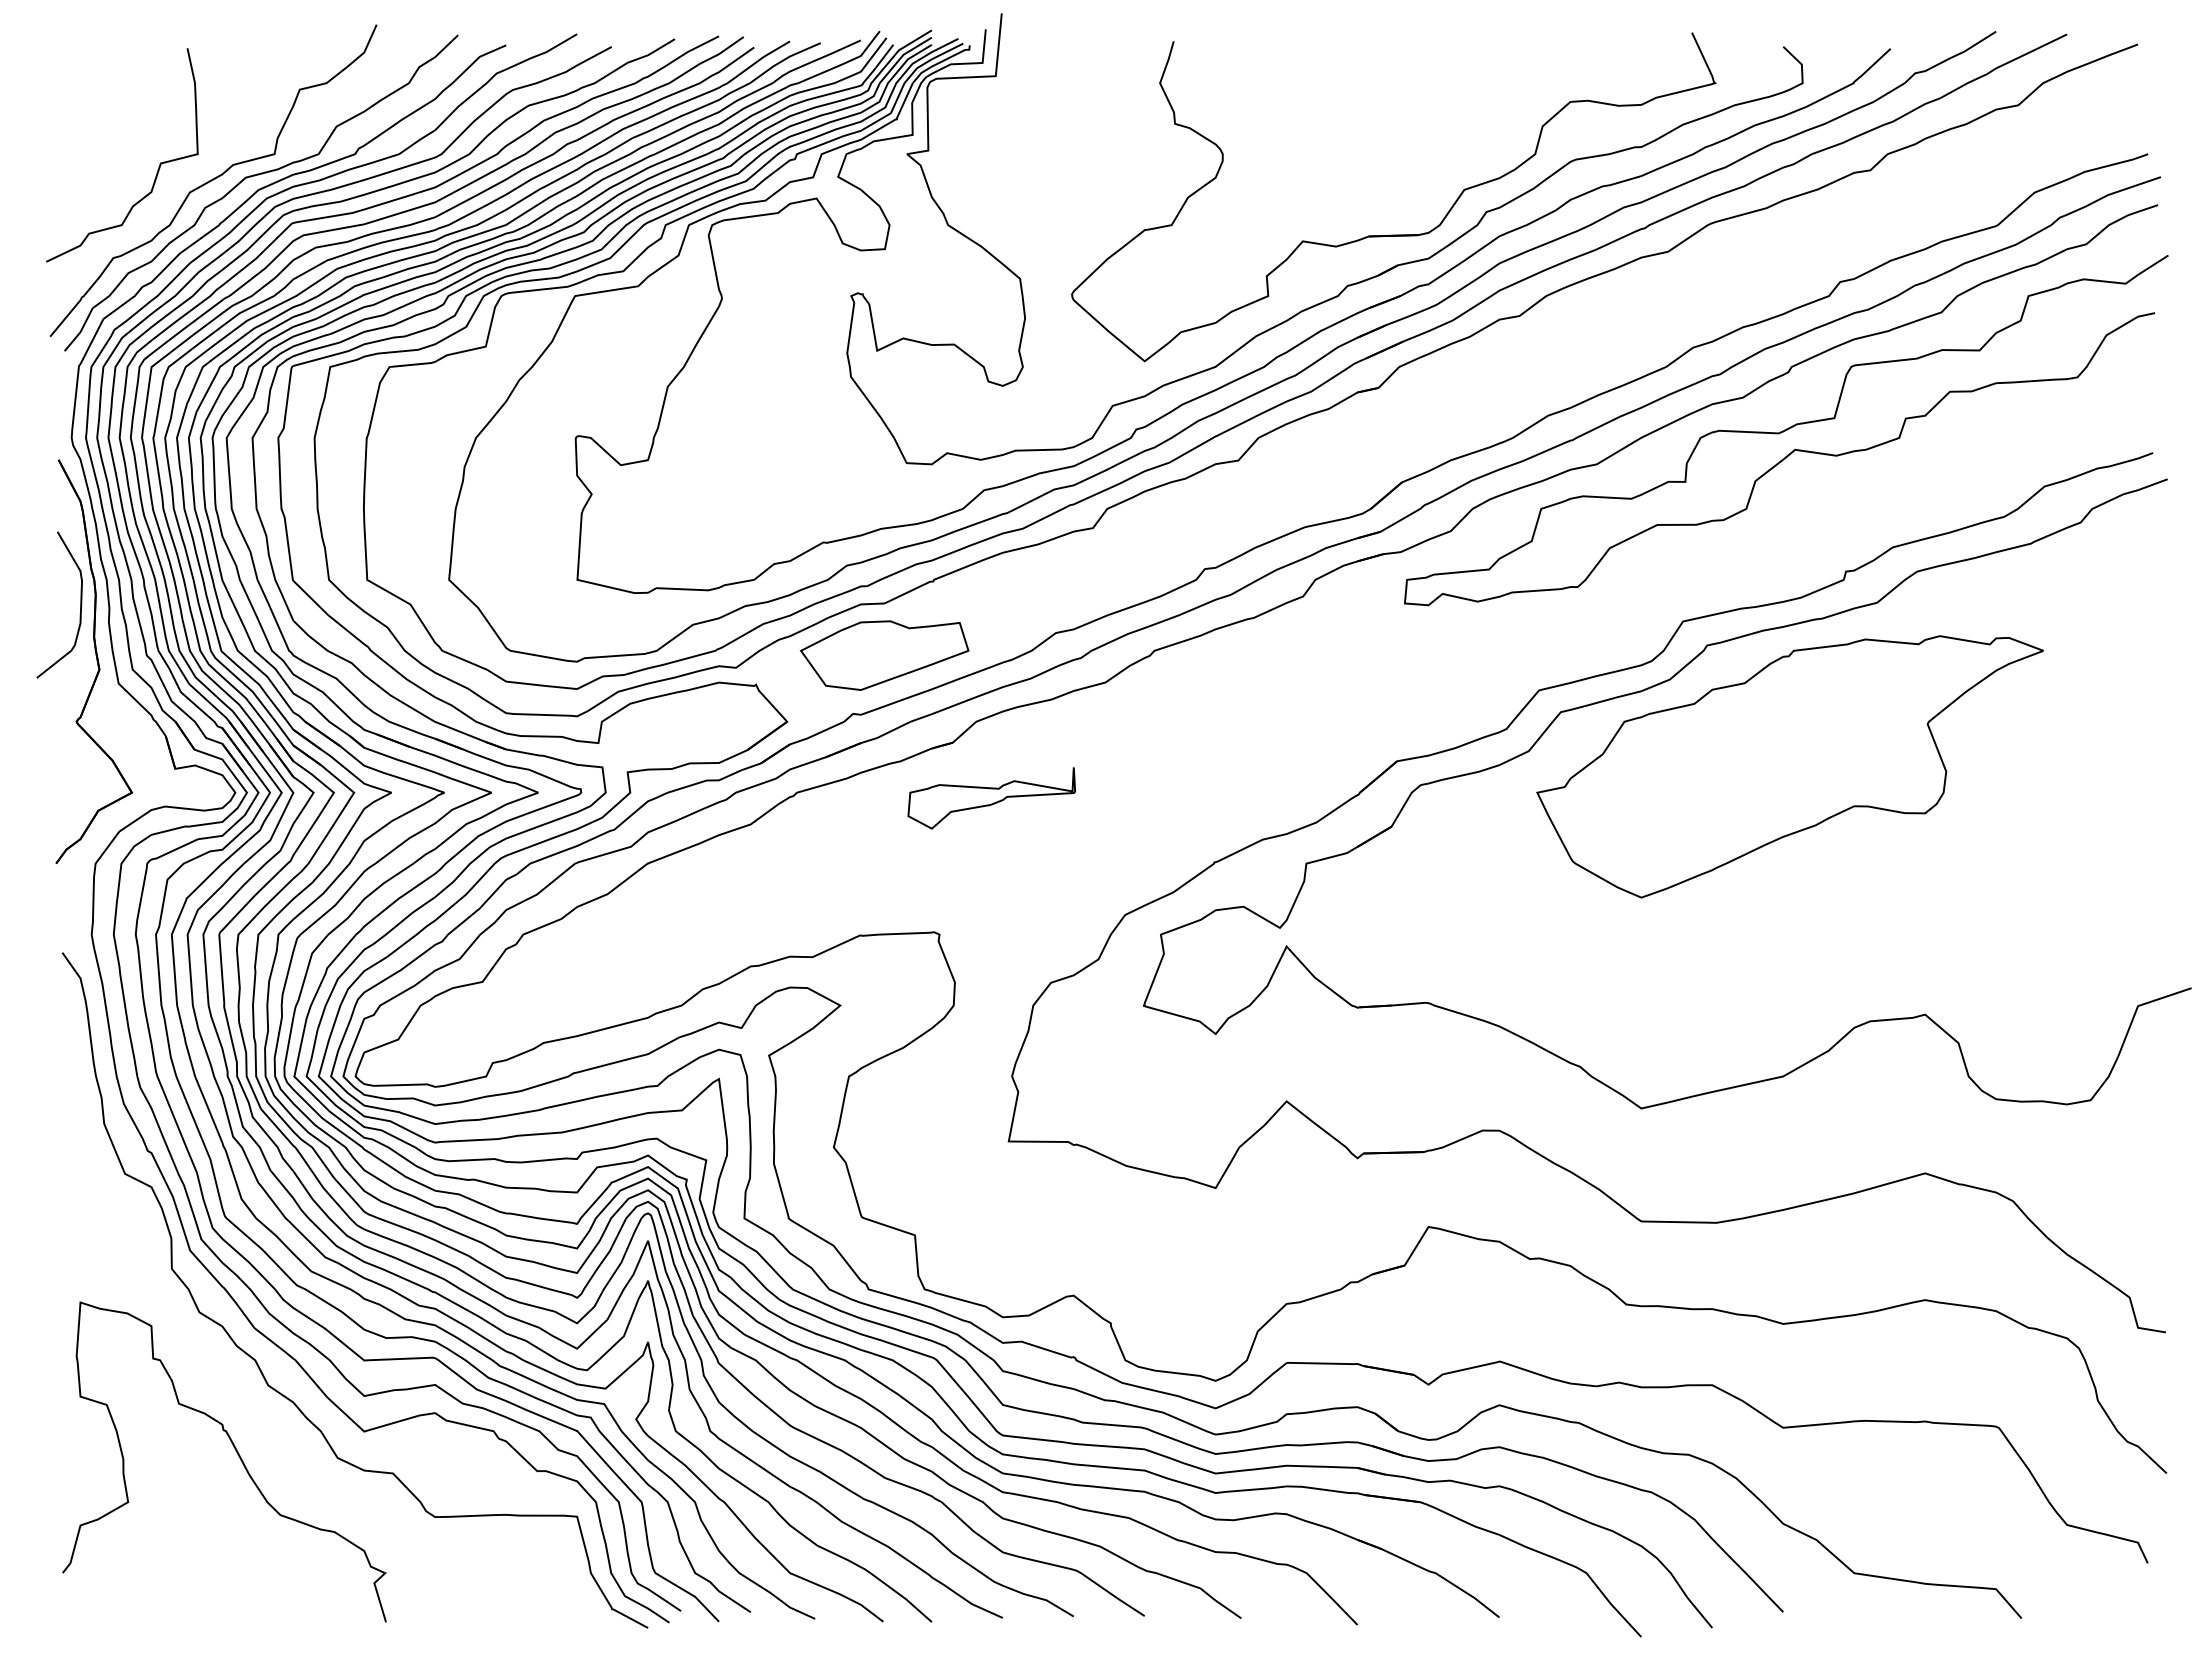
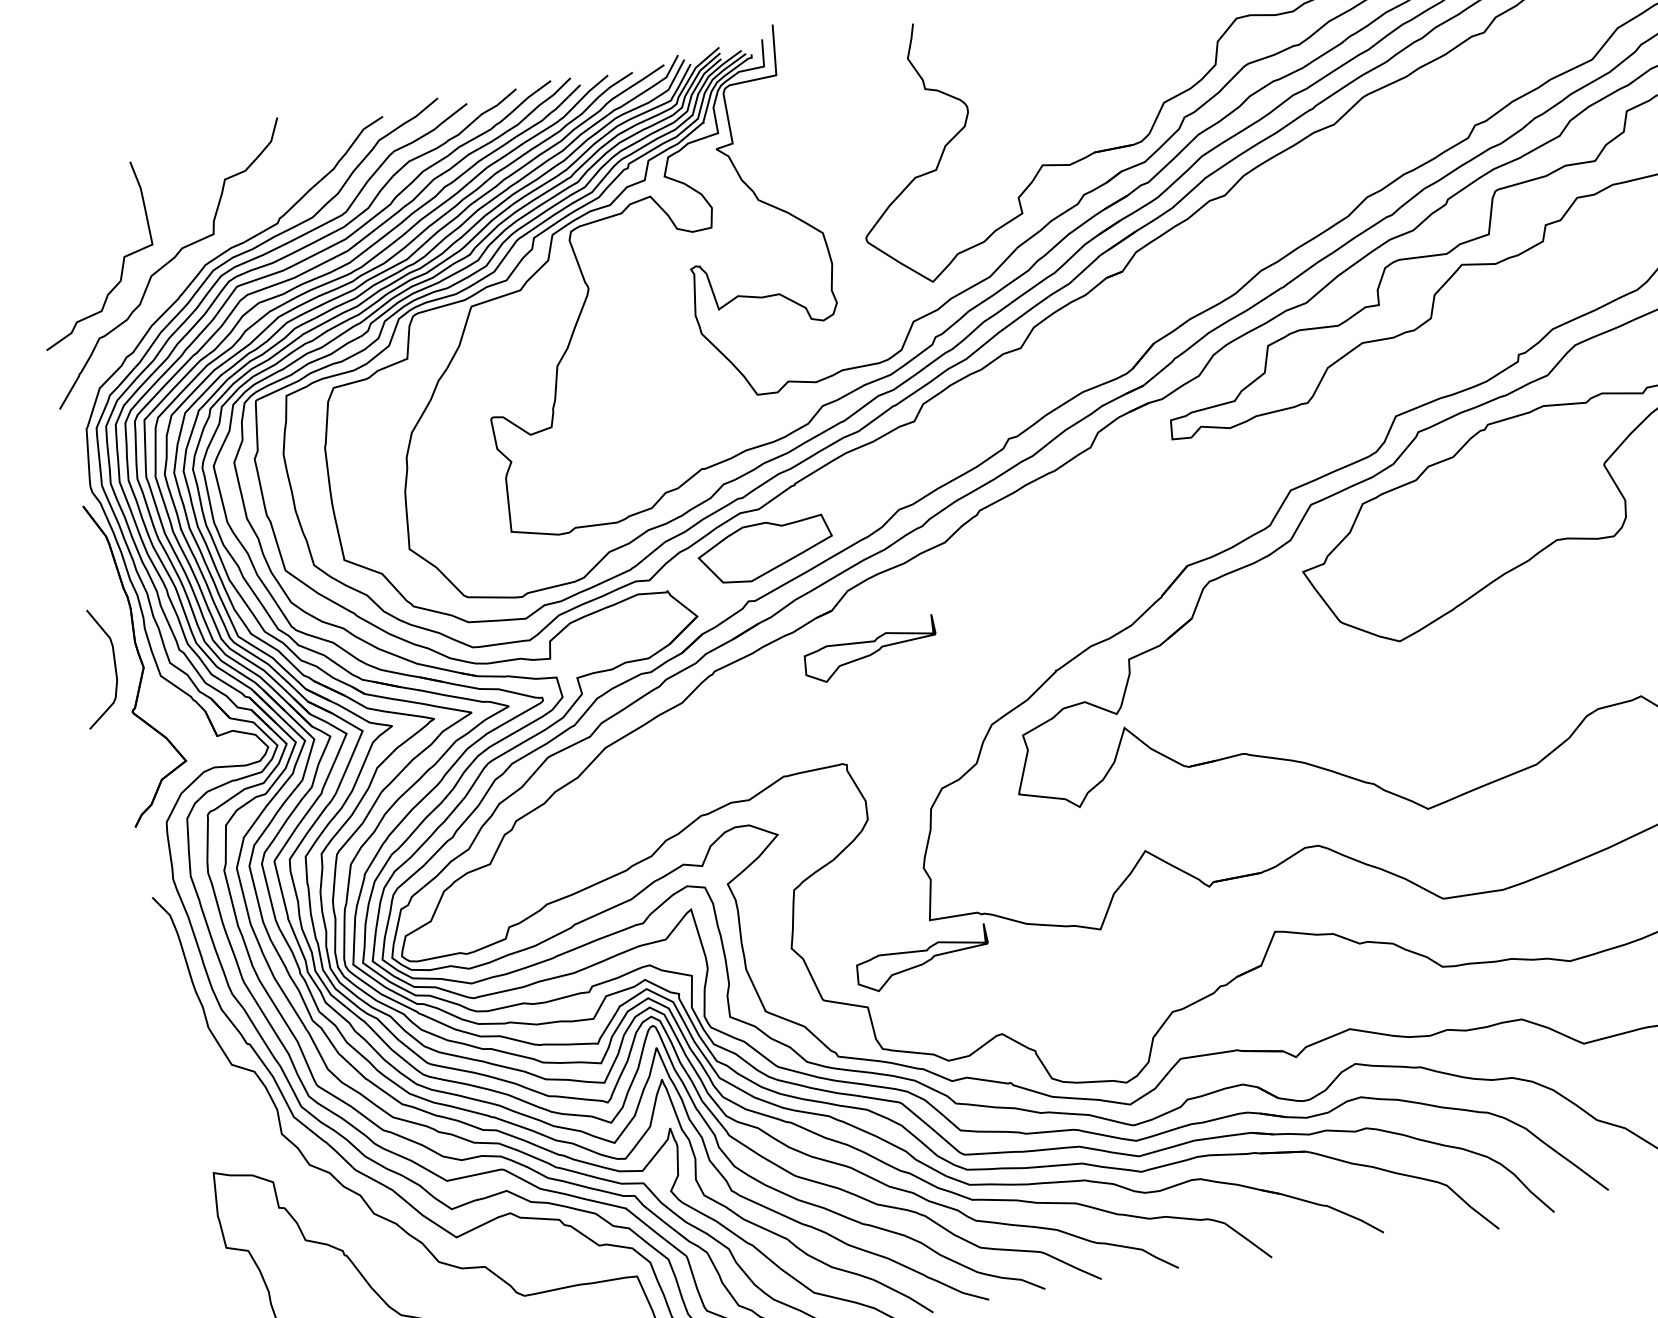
curve: (255, 176) -> (201, 254), removed
curve: (80, 604) -> (114, 664), moved
part: (991, 1187) -> (922, 959), added

